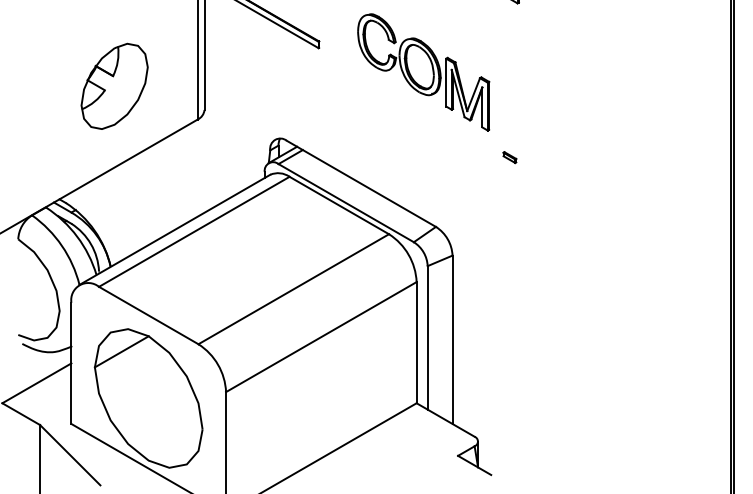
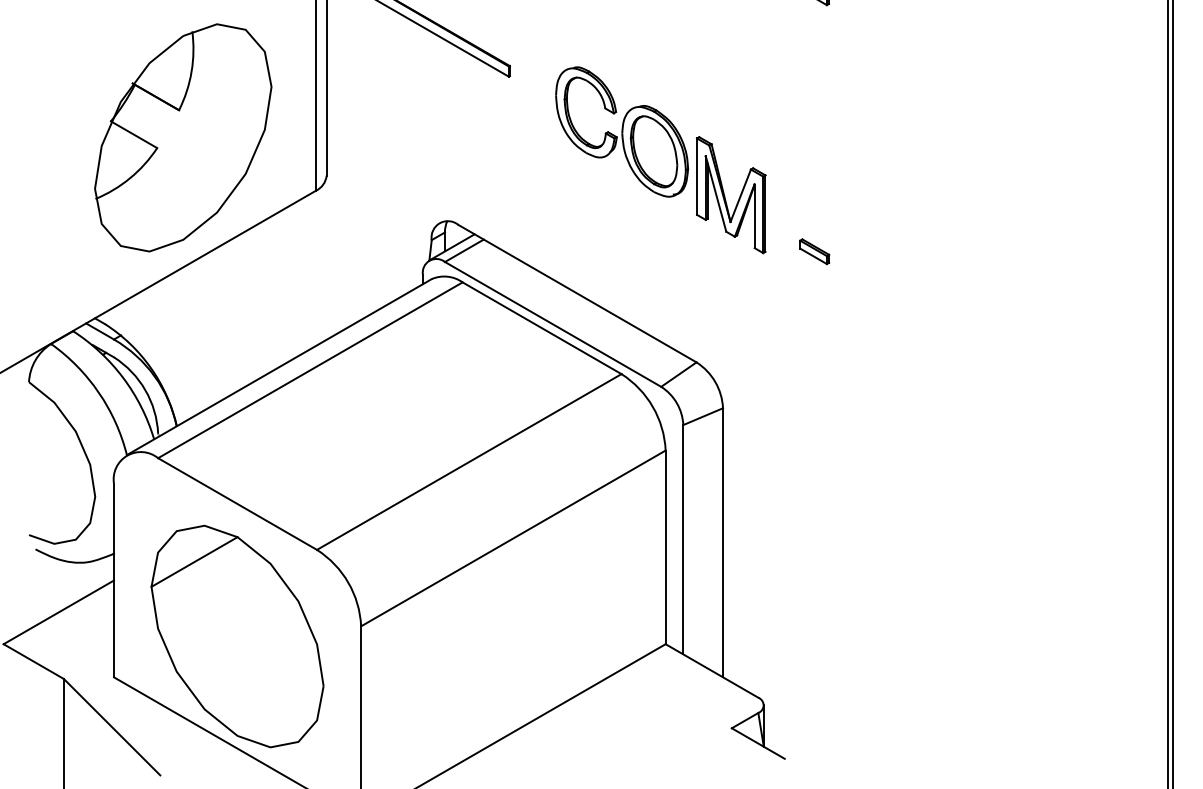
part: (423, 72) -> (660, 160), moved
part: (114, 86) -> (182, 138), size x1.67
part: (509, 157) -> (814, 251), size x1.43

